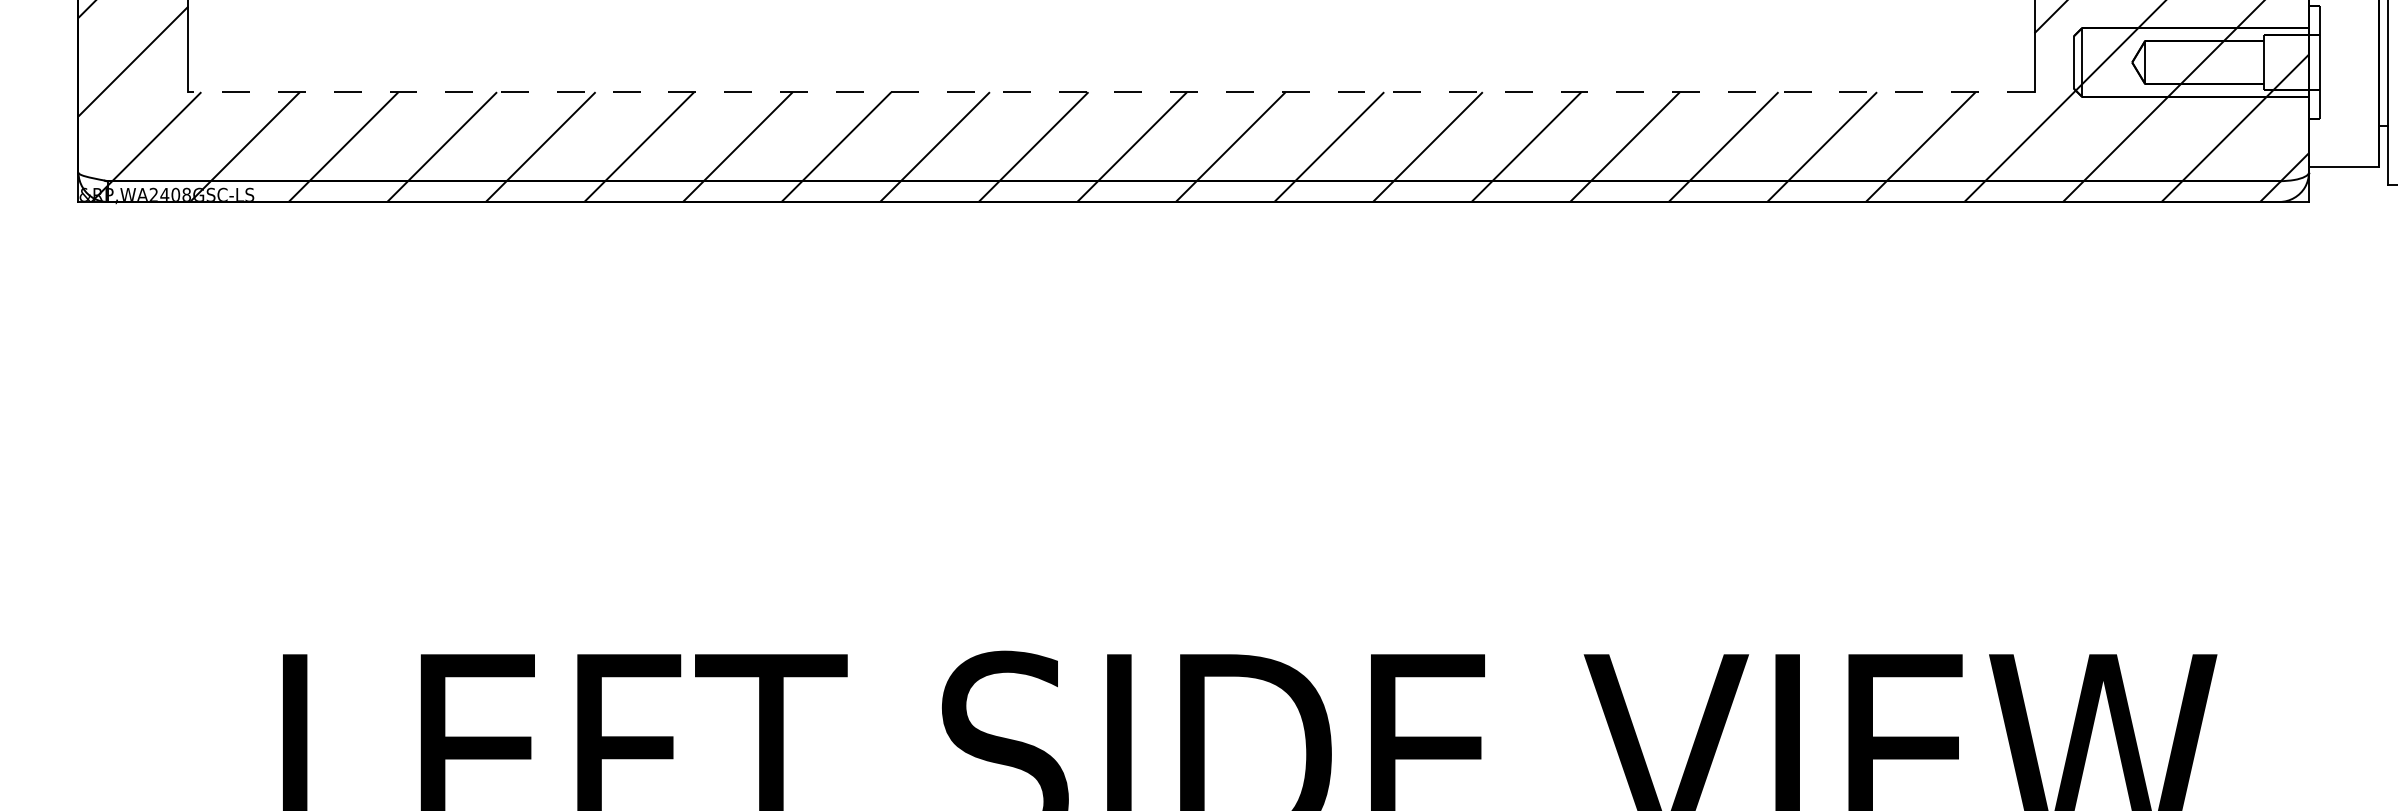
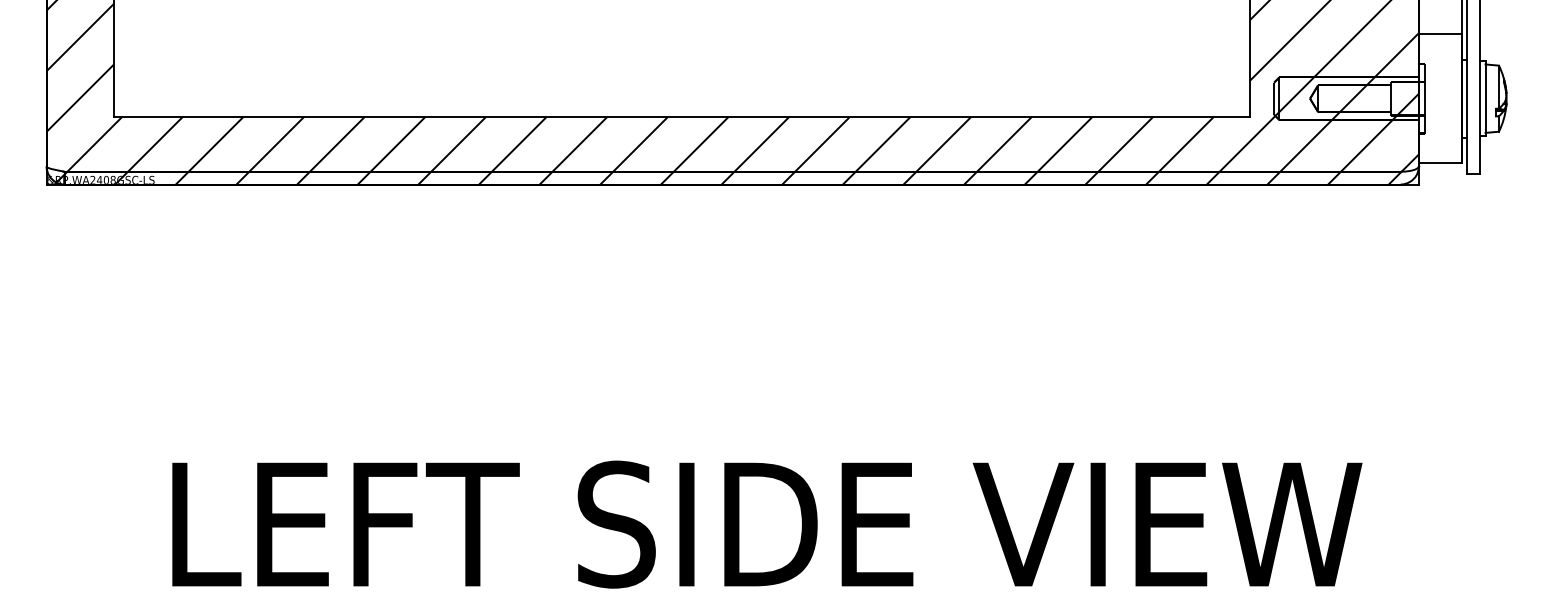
line: (1112, 93) -> (682, 117), dashed -> solid

